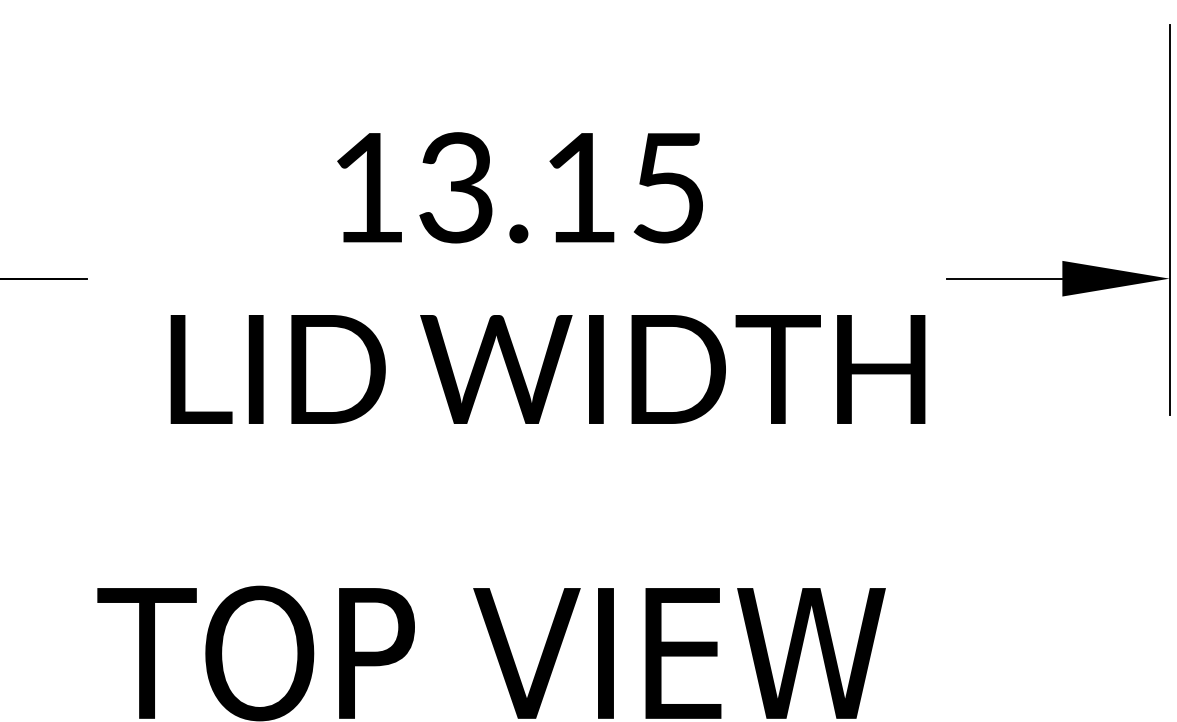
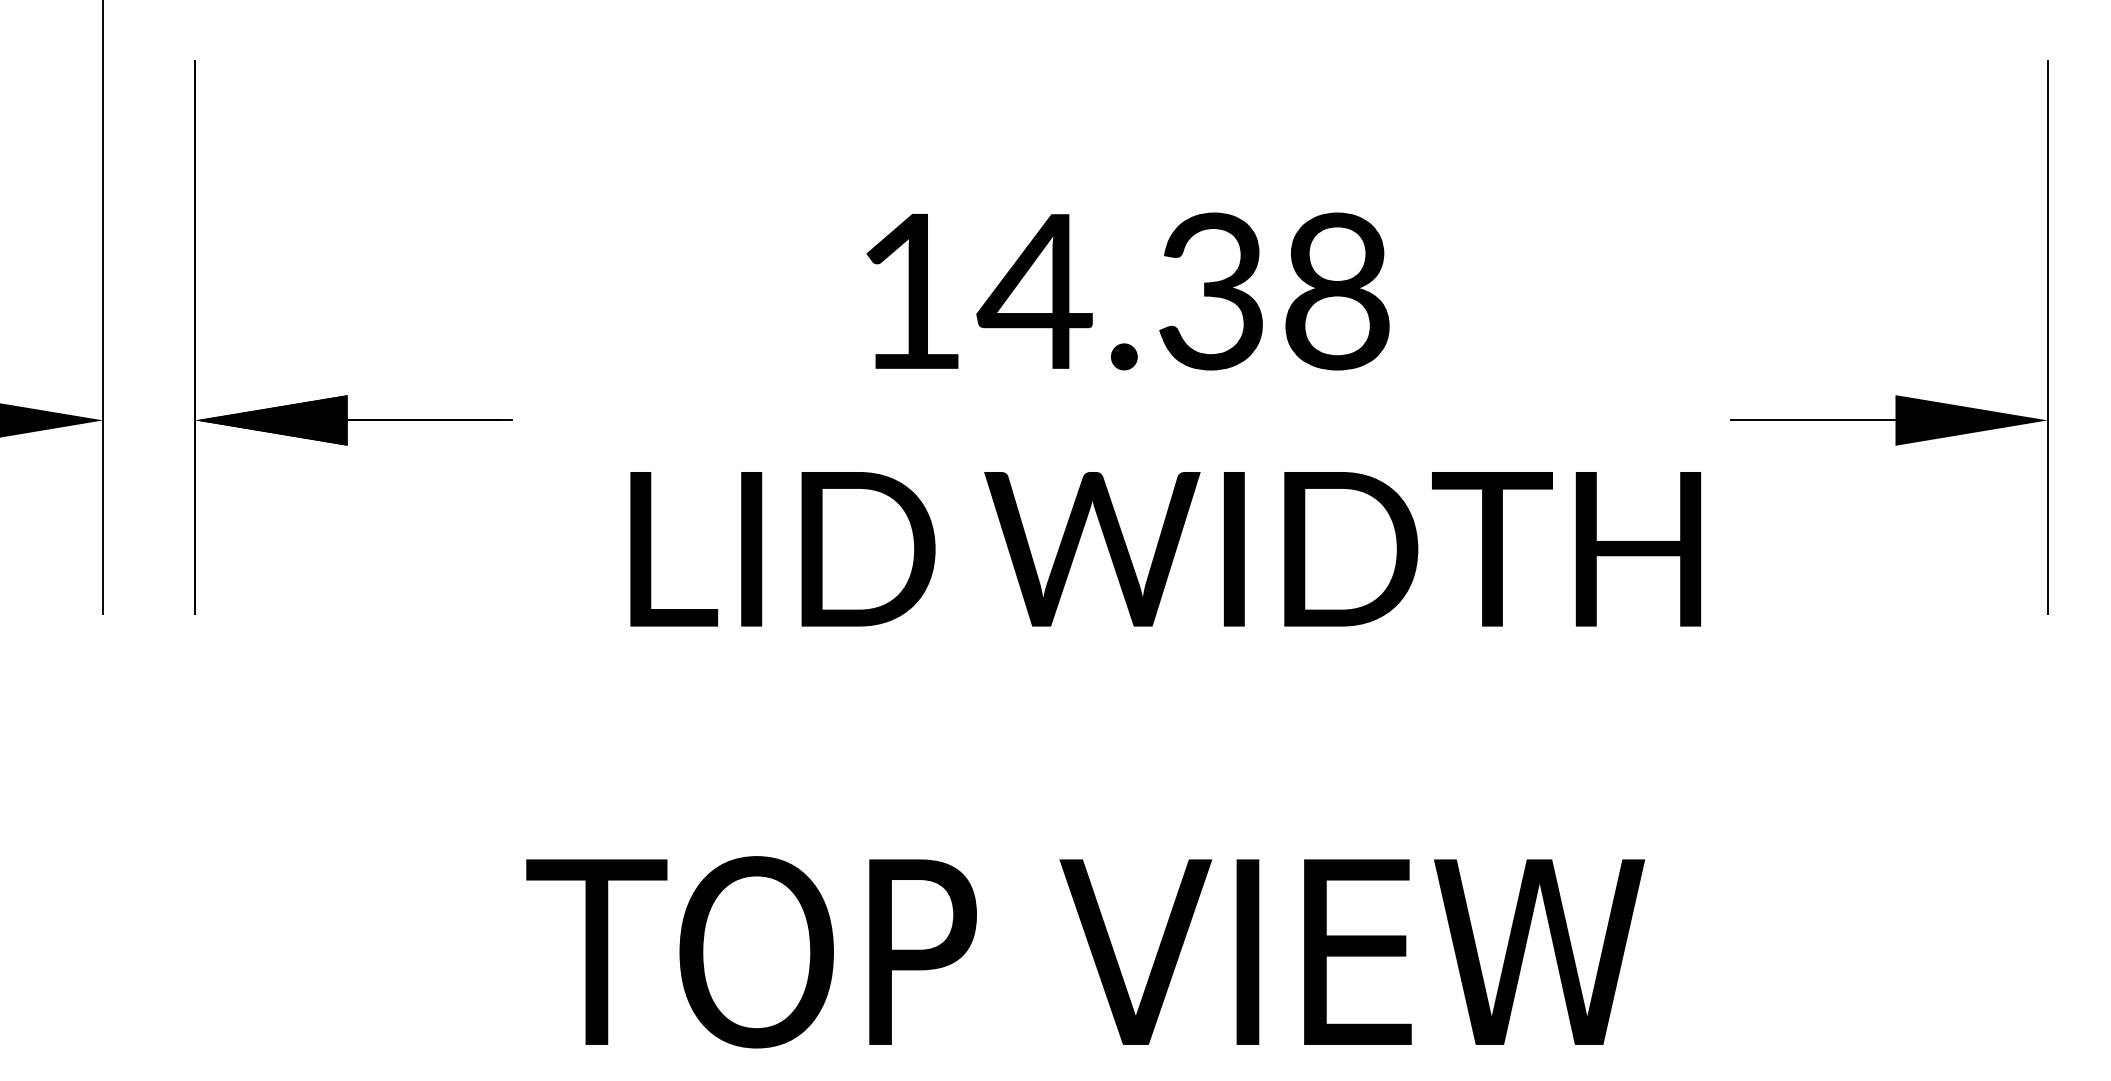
text: (559, 187) -> (1182, 291), 13.15 -> 14.38

